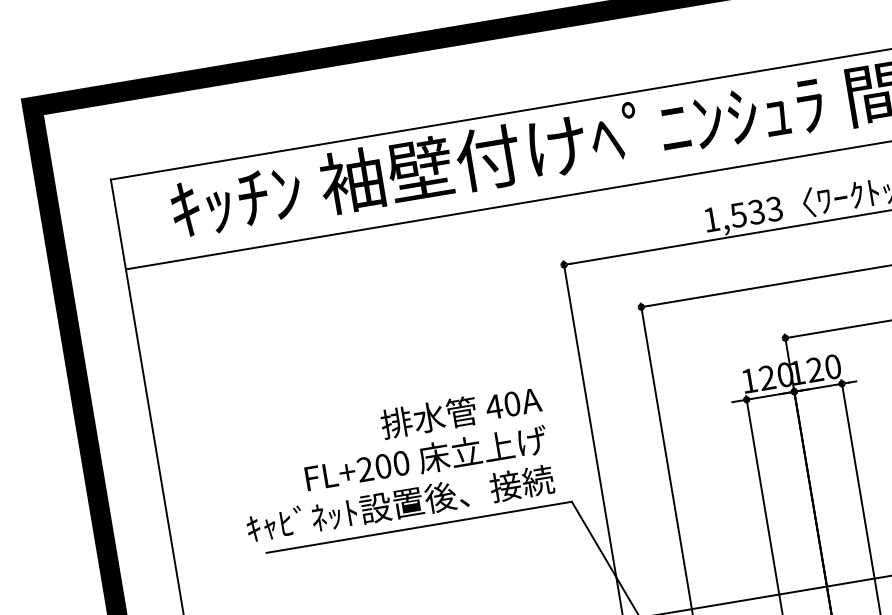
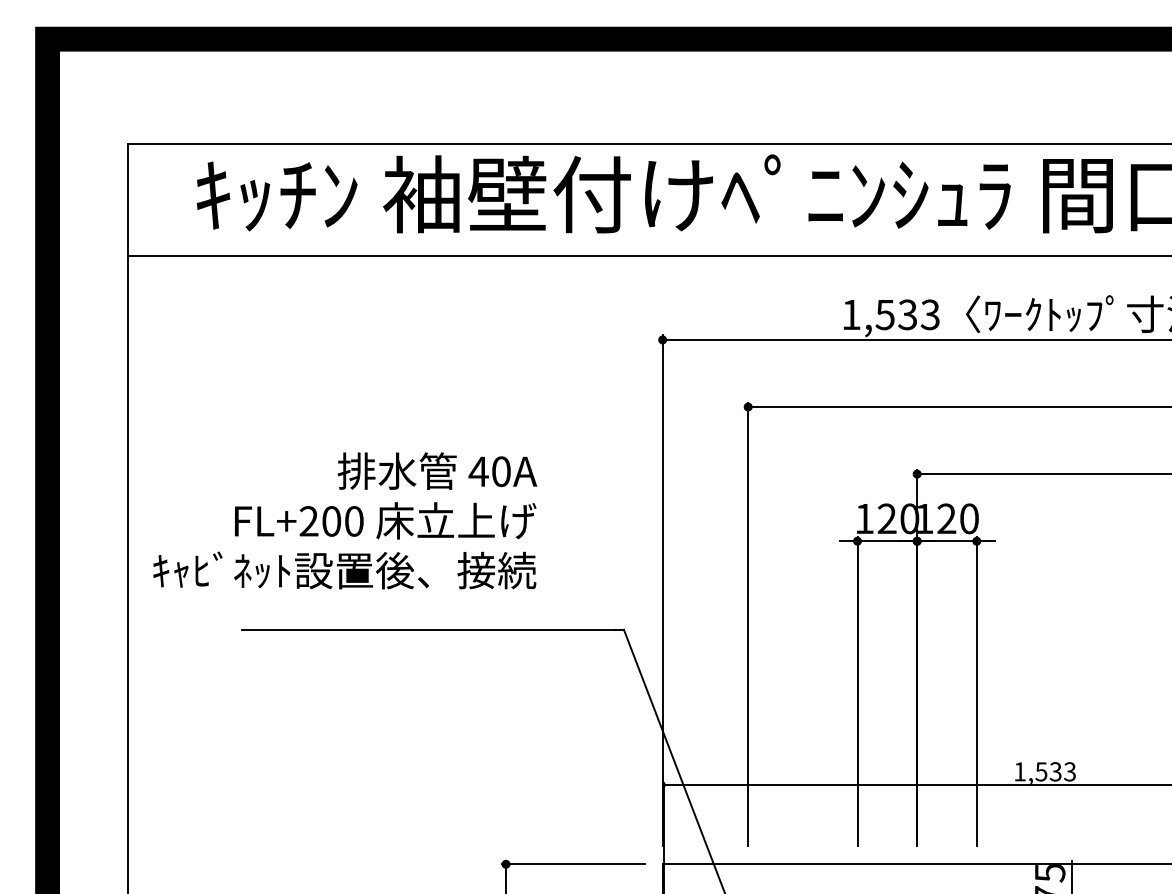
text: (394, 463) -> (345, 520), moved

